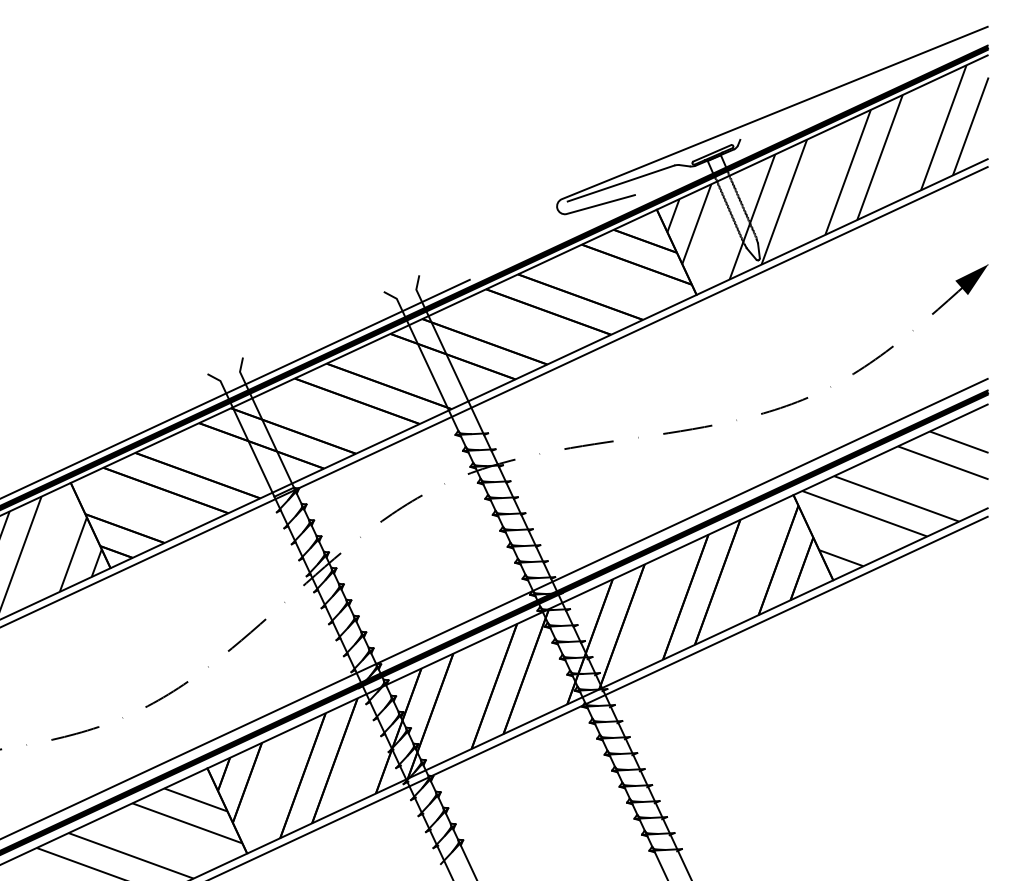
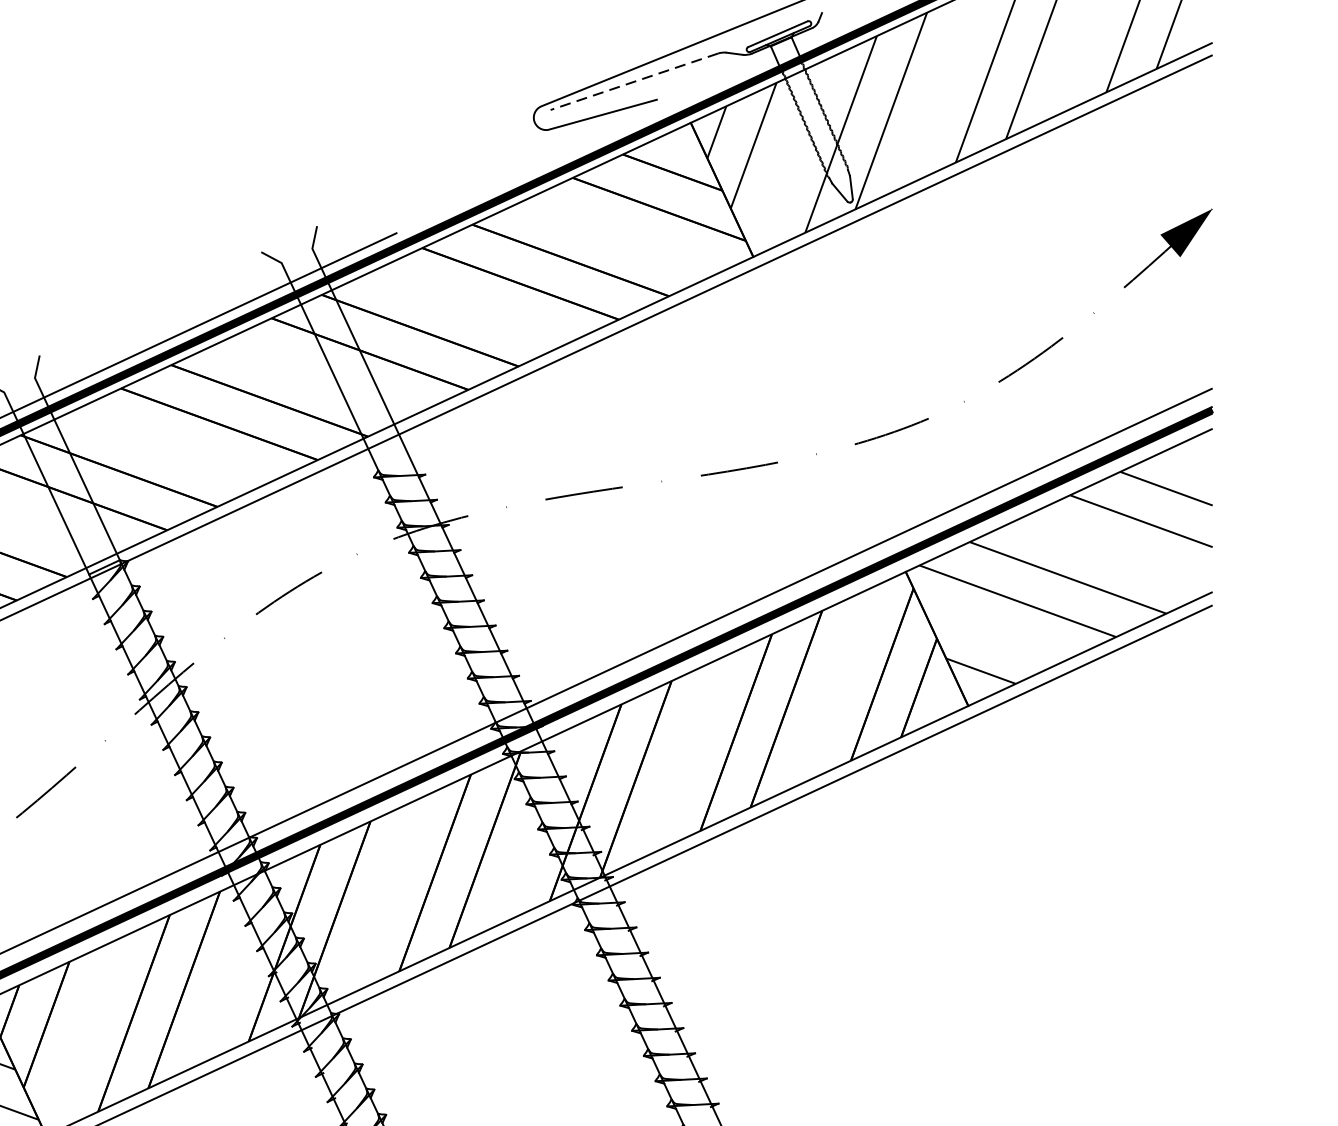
line: (620, 183) -> (633, 81), solid -> dashed

